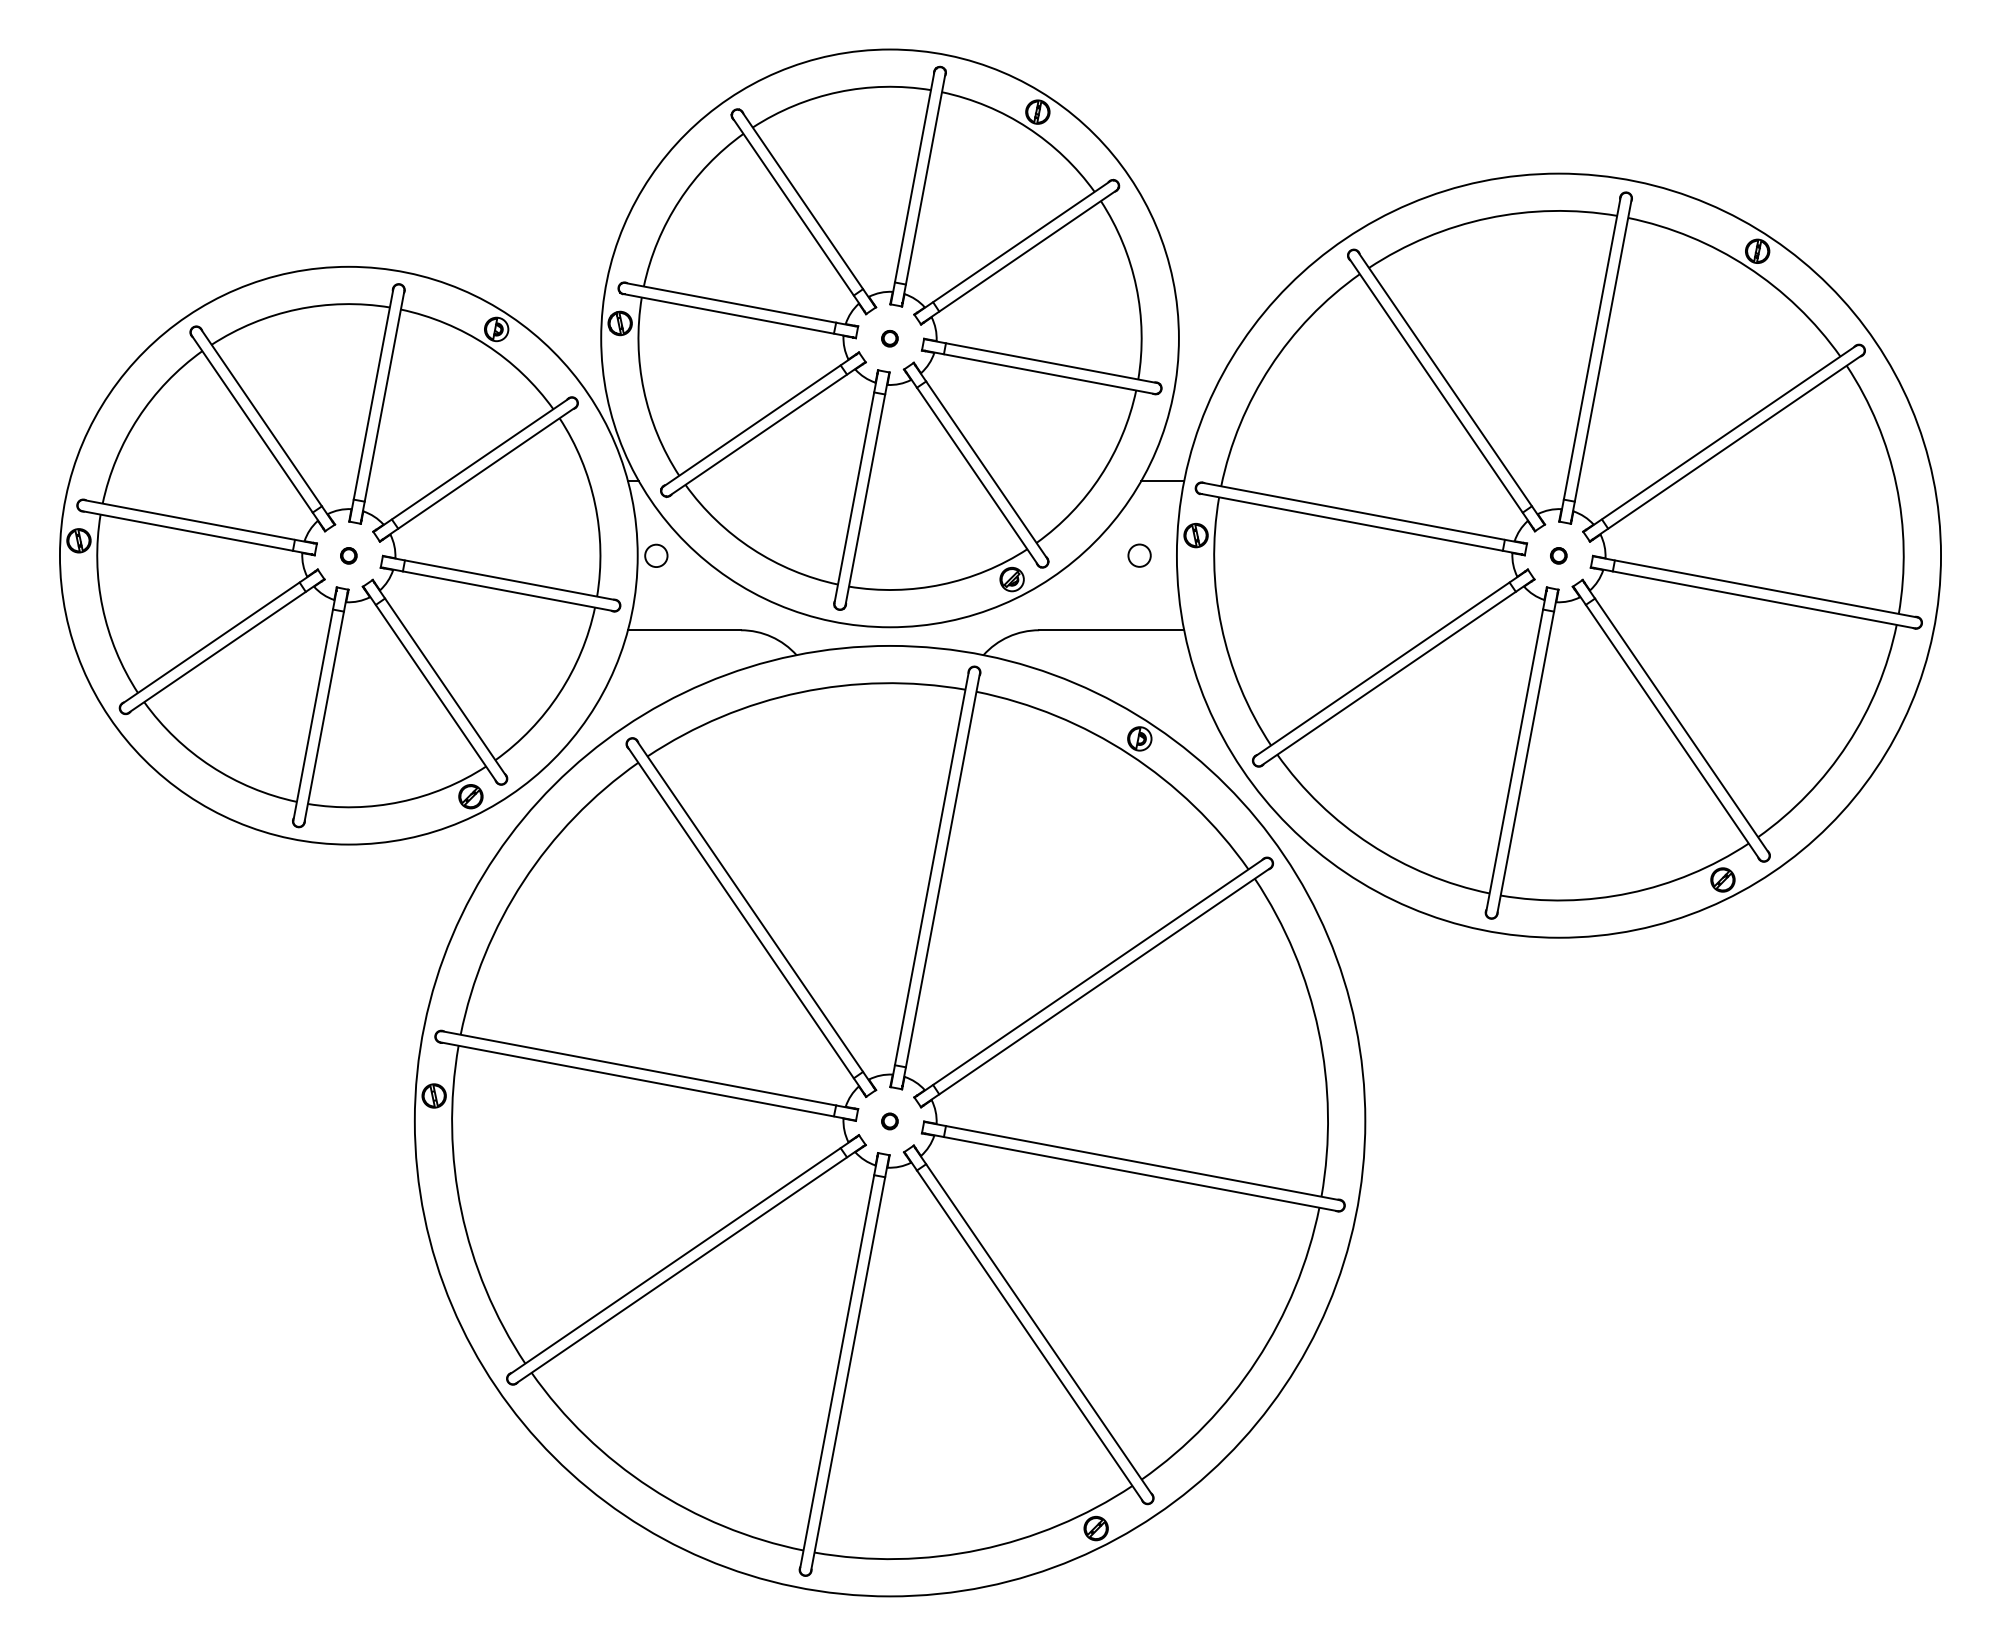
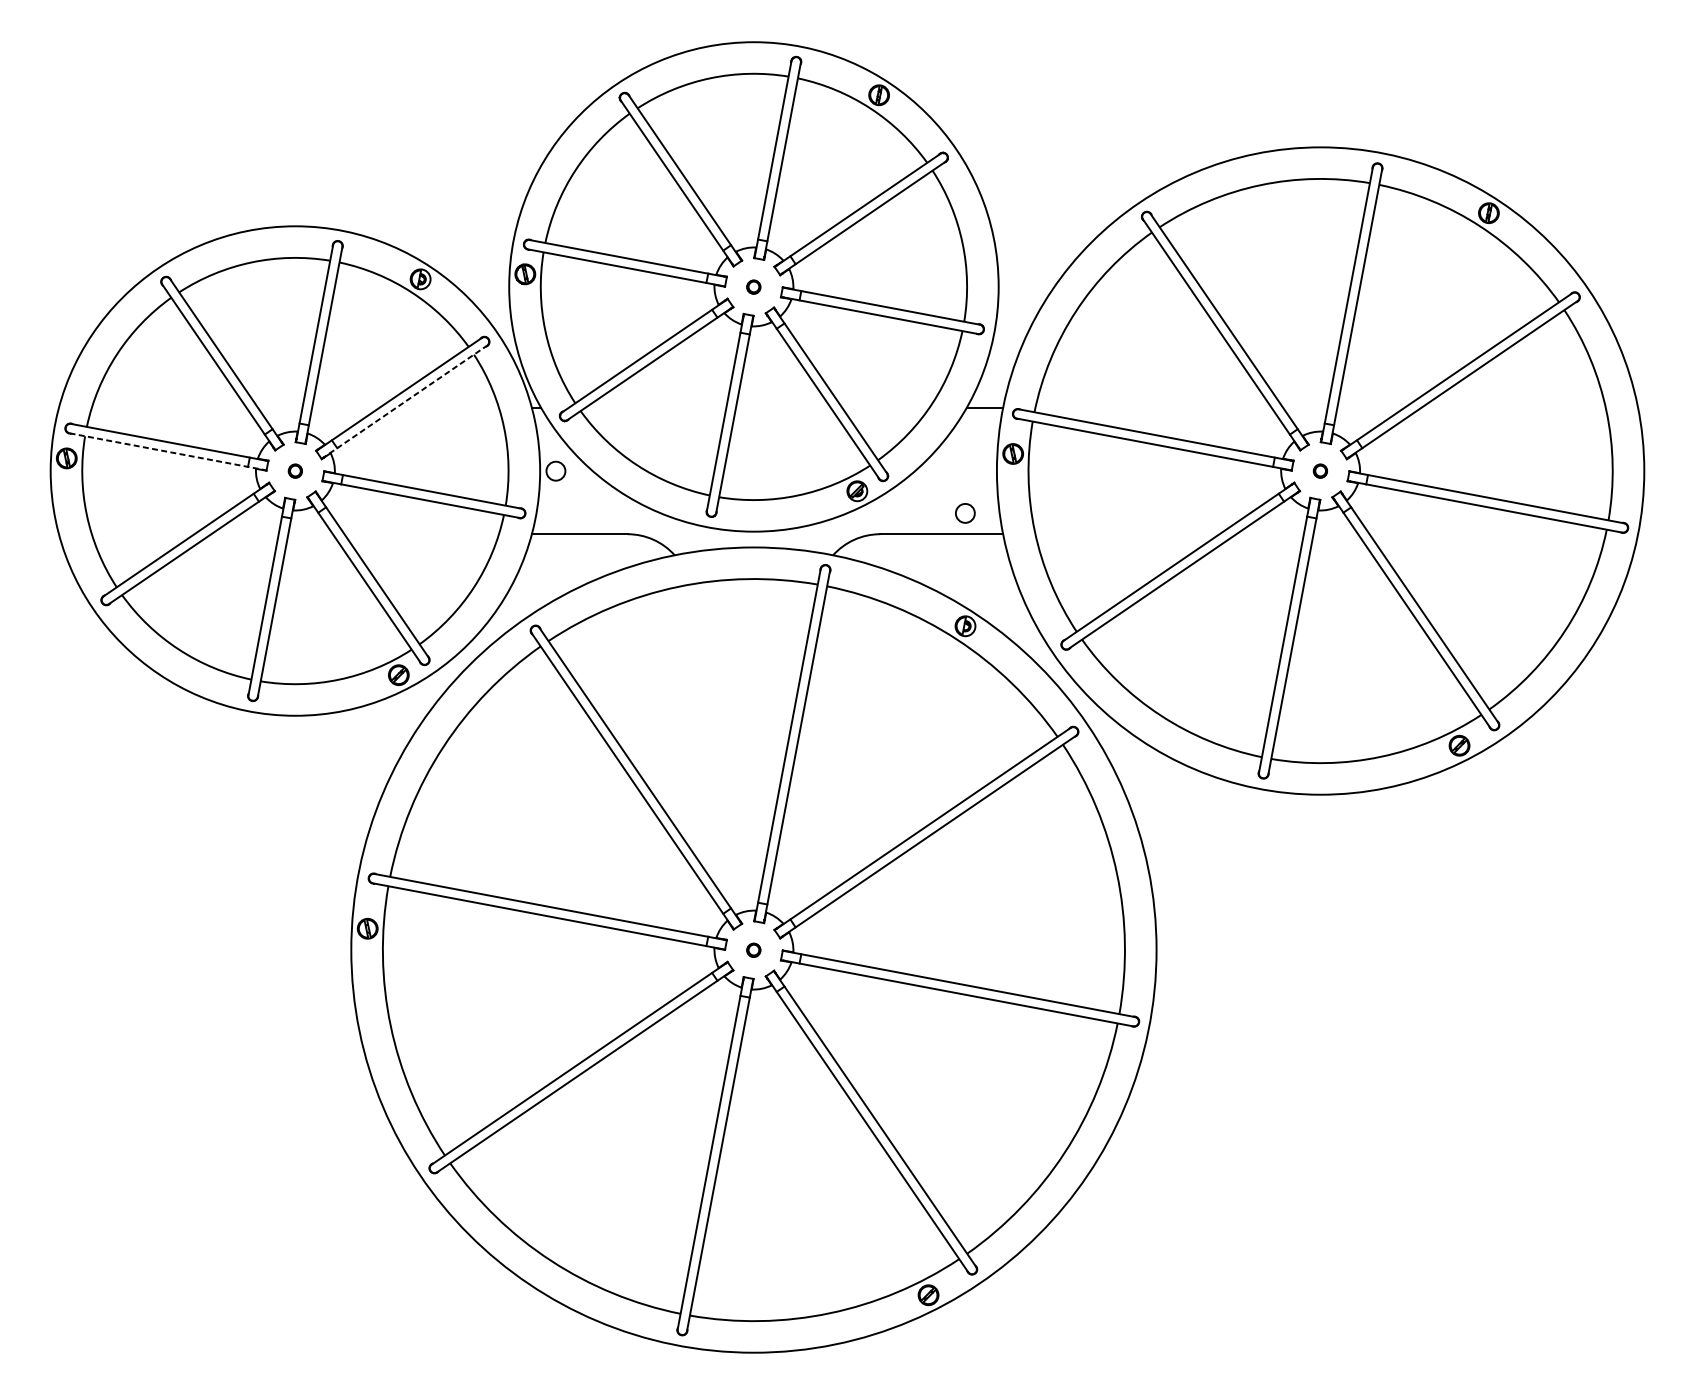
line: (477, 474) -> (404, 402), solid -> dashed
line: (199, 533) -> (168, 452), solid -> dashed
circle: (1139, 555) -> (965, 513), moved

